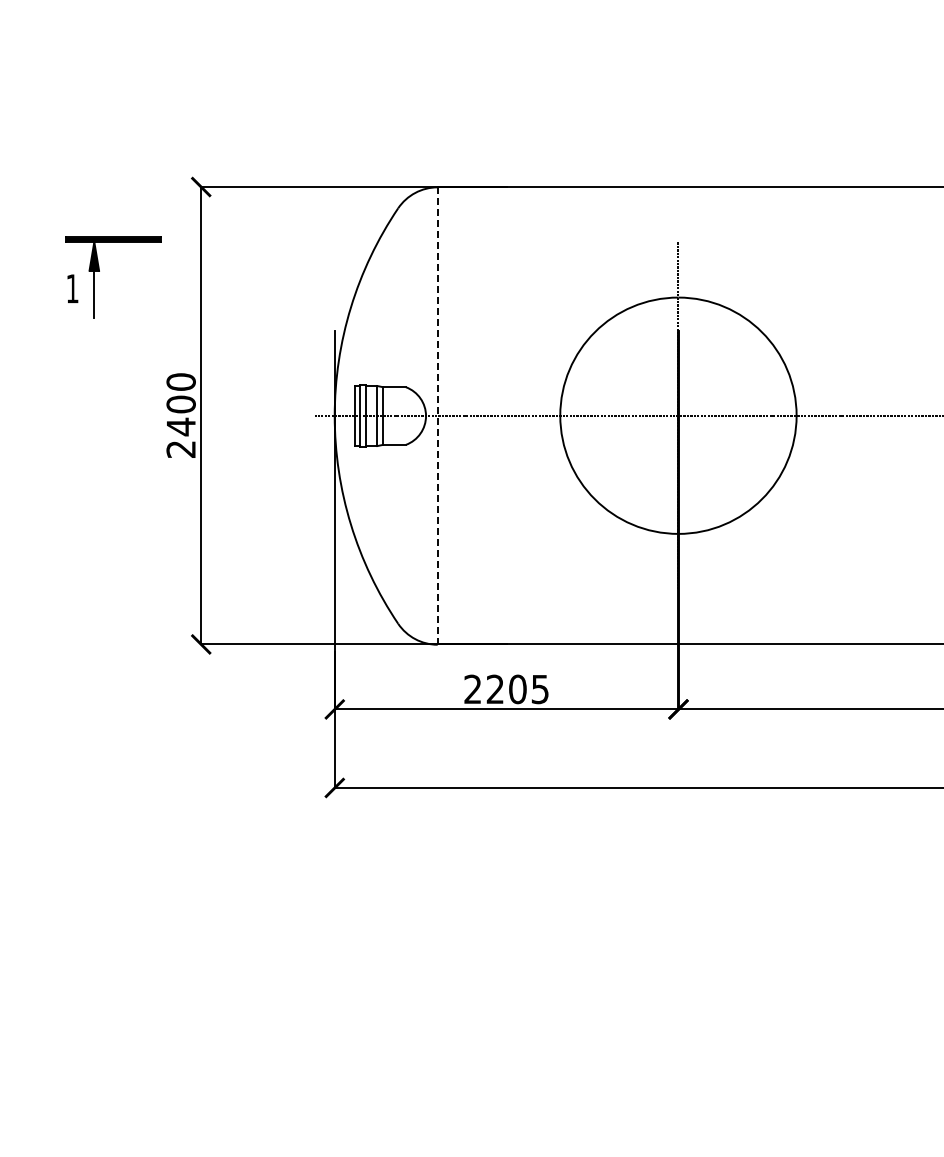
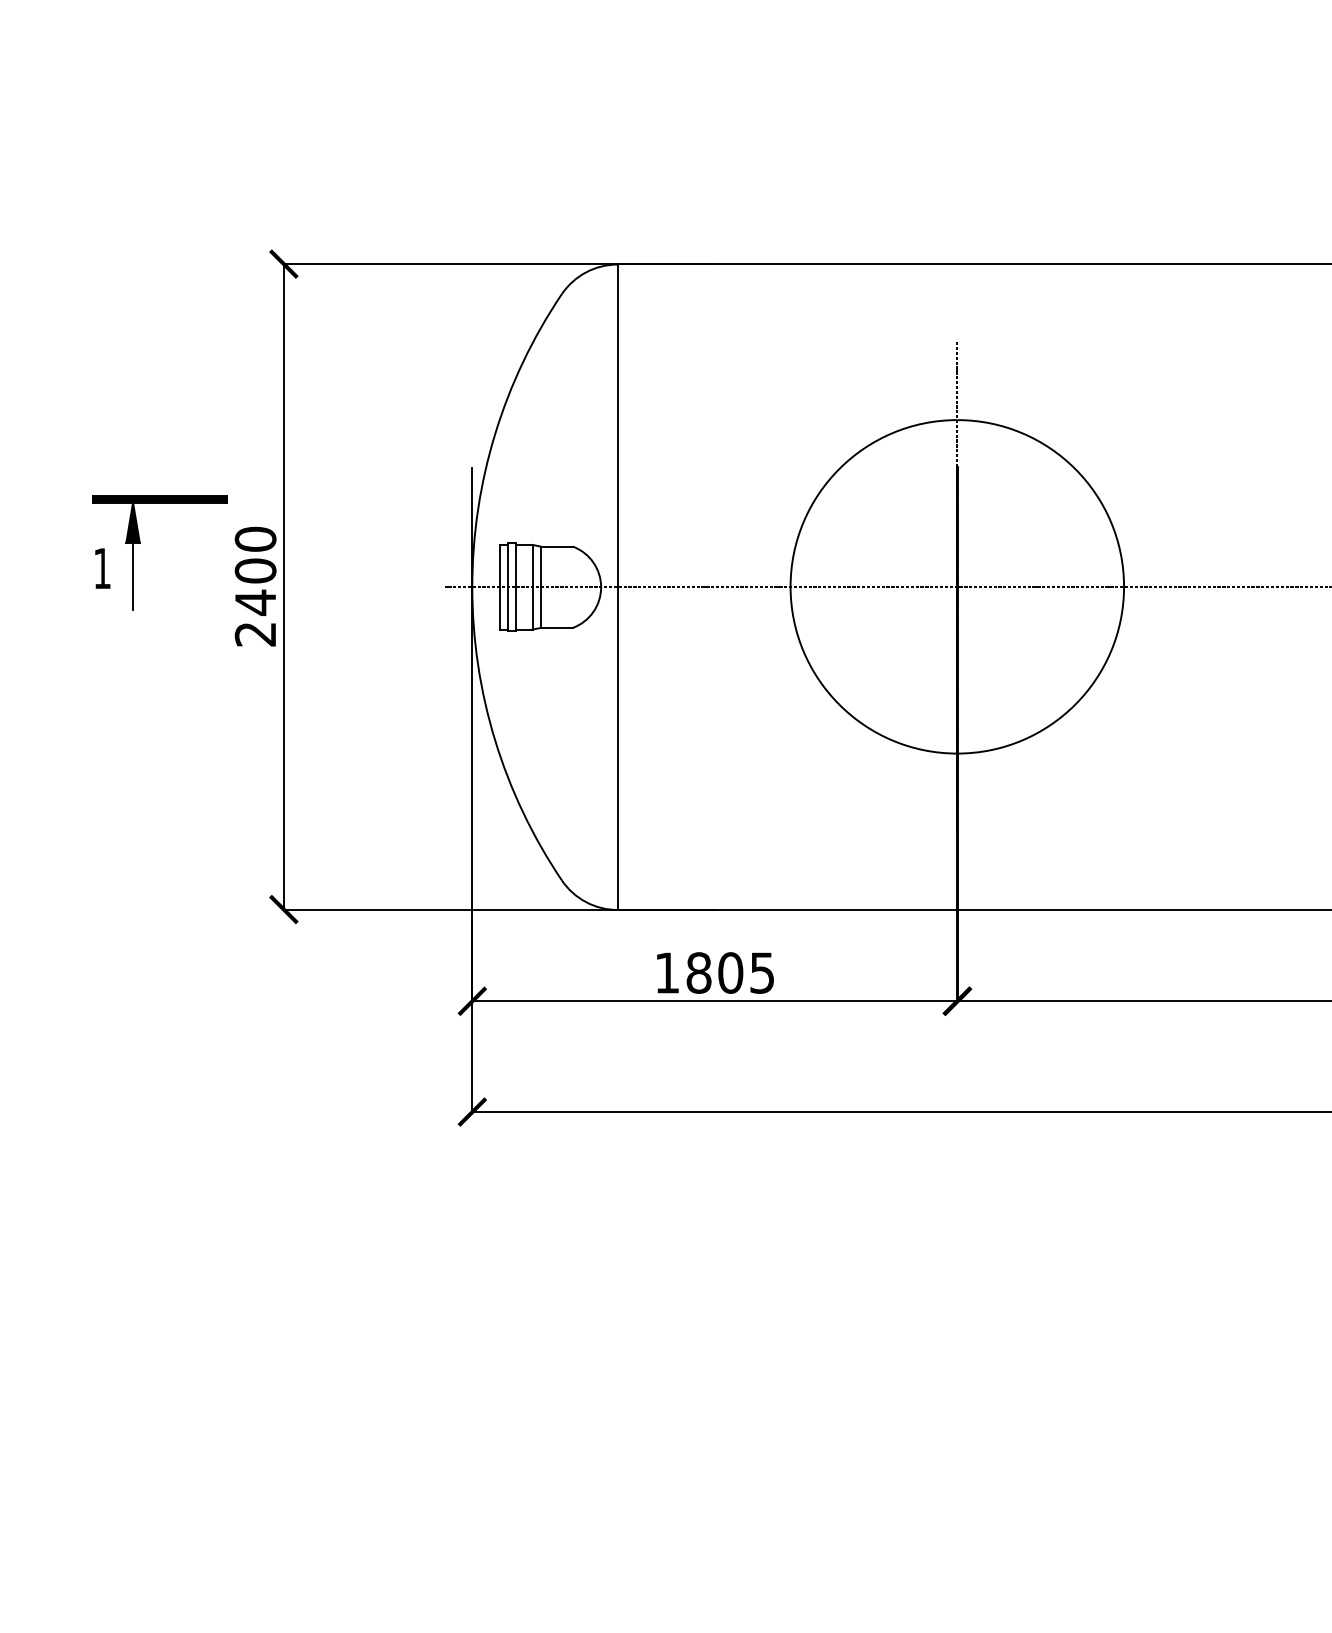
part: (99, 271) -> (140, 544), moved
line: (437, 416) -> (617, 587), dashed -> solid
text: (484, 689) -> (683, 973), 2205 -> 1805

